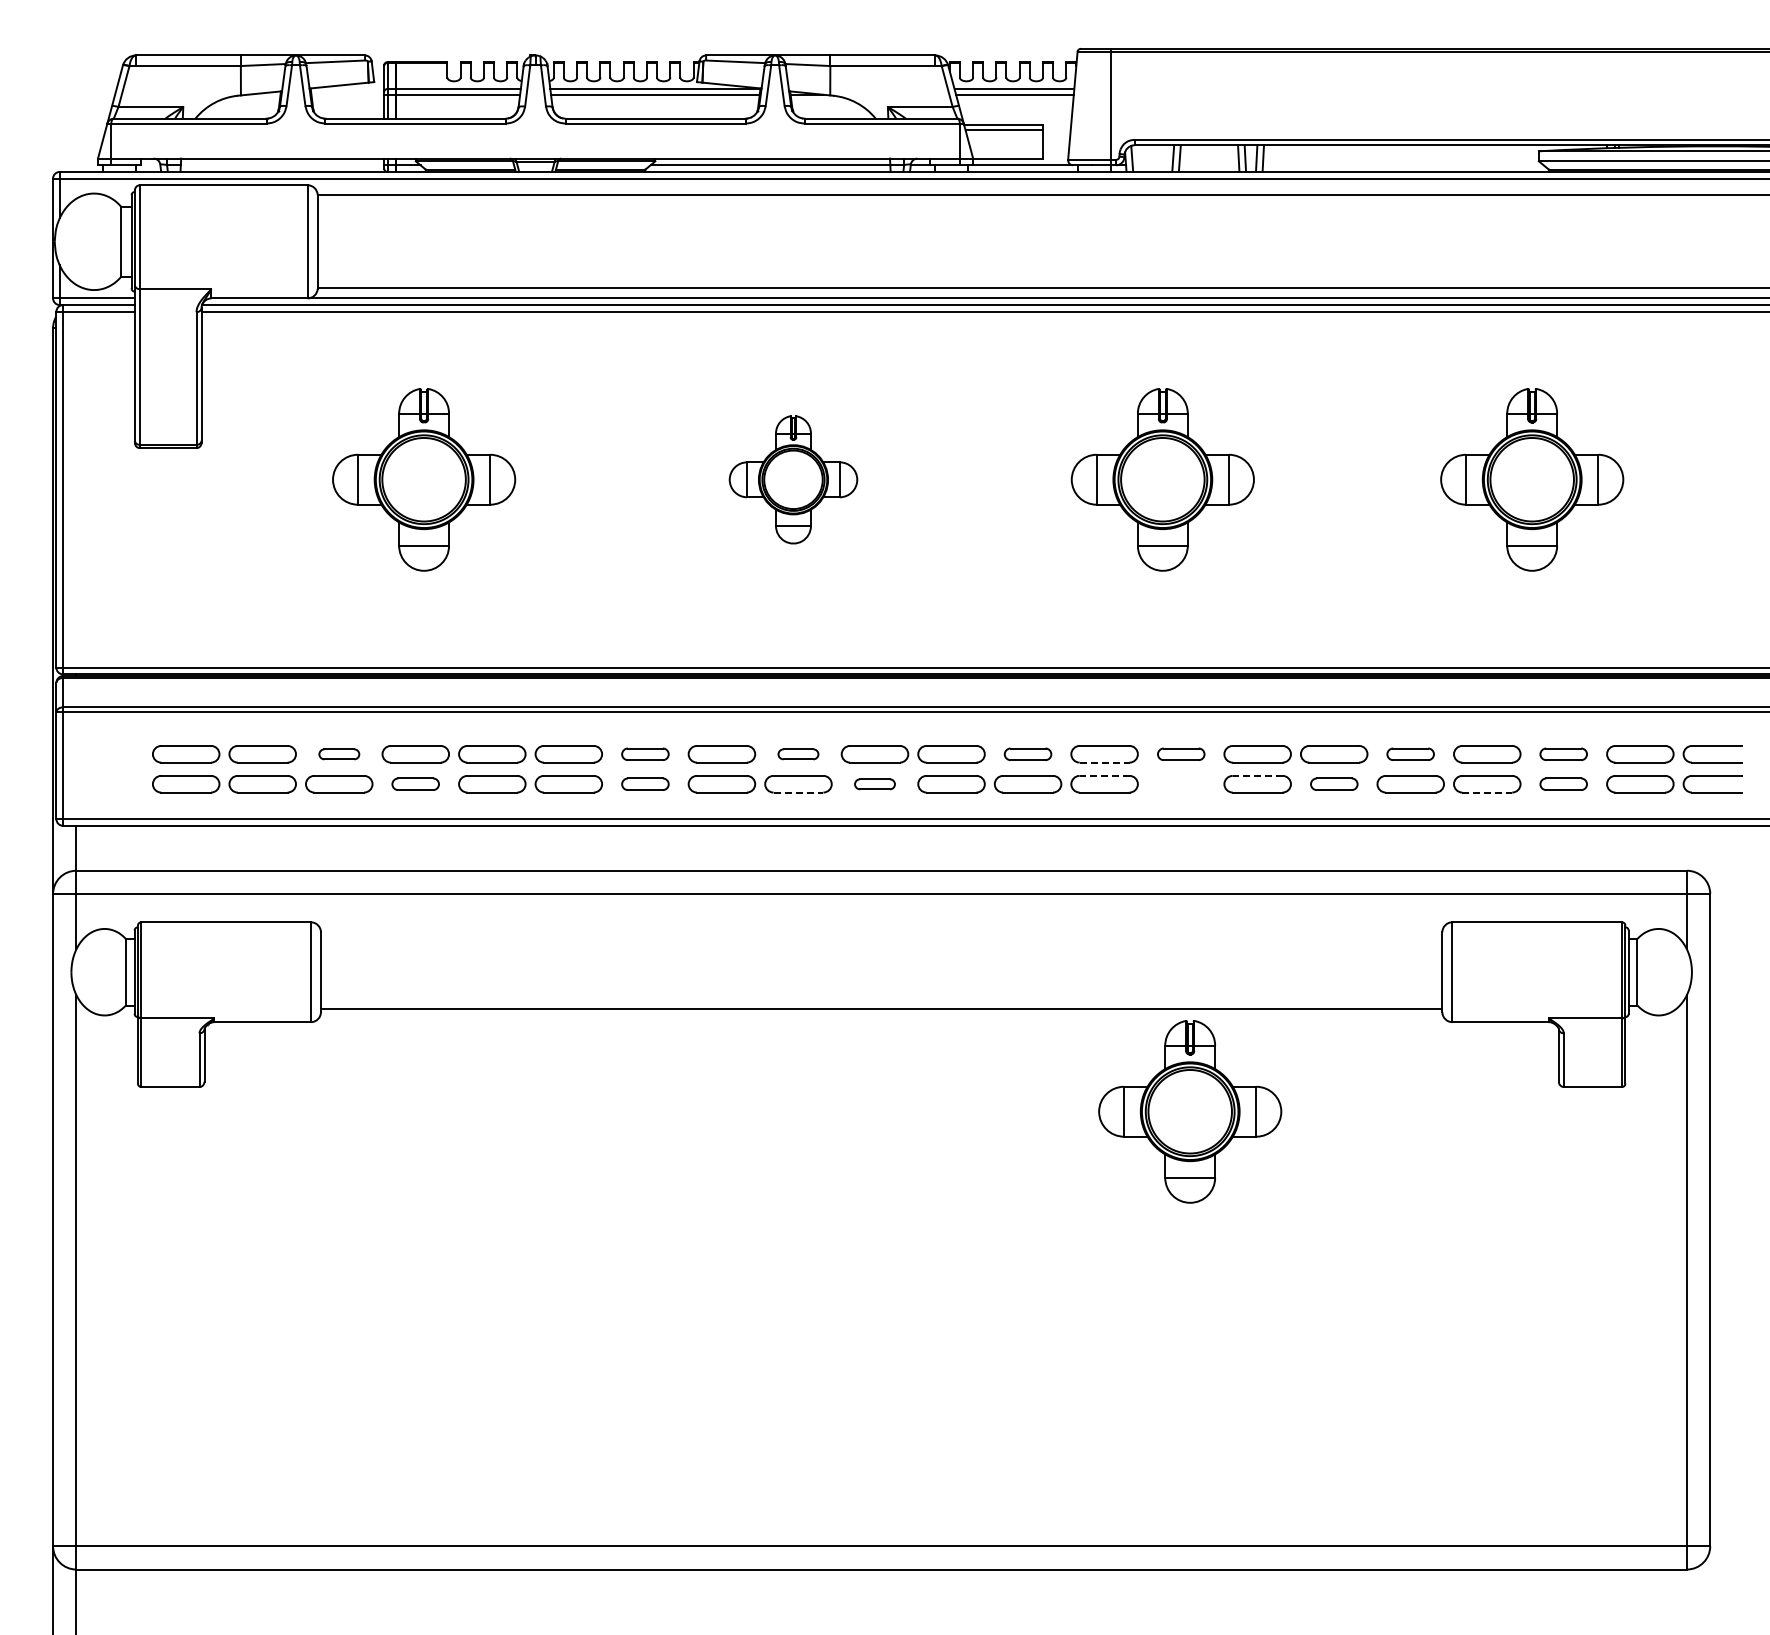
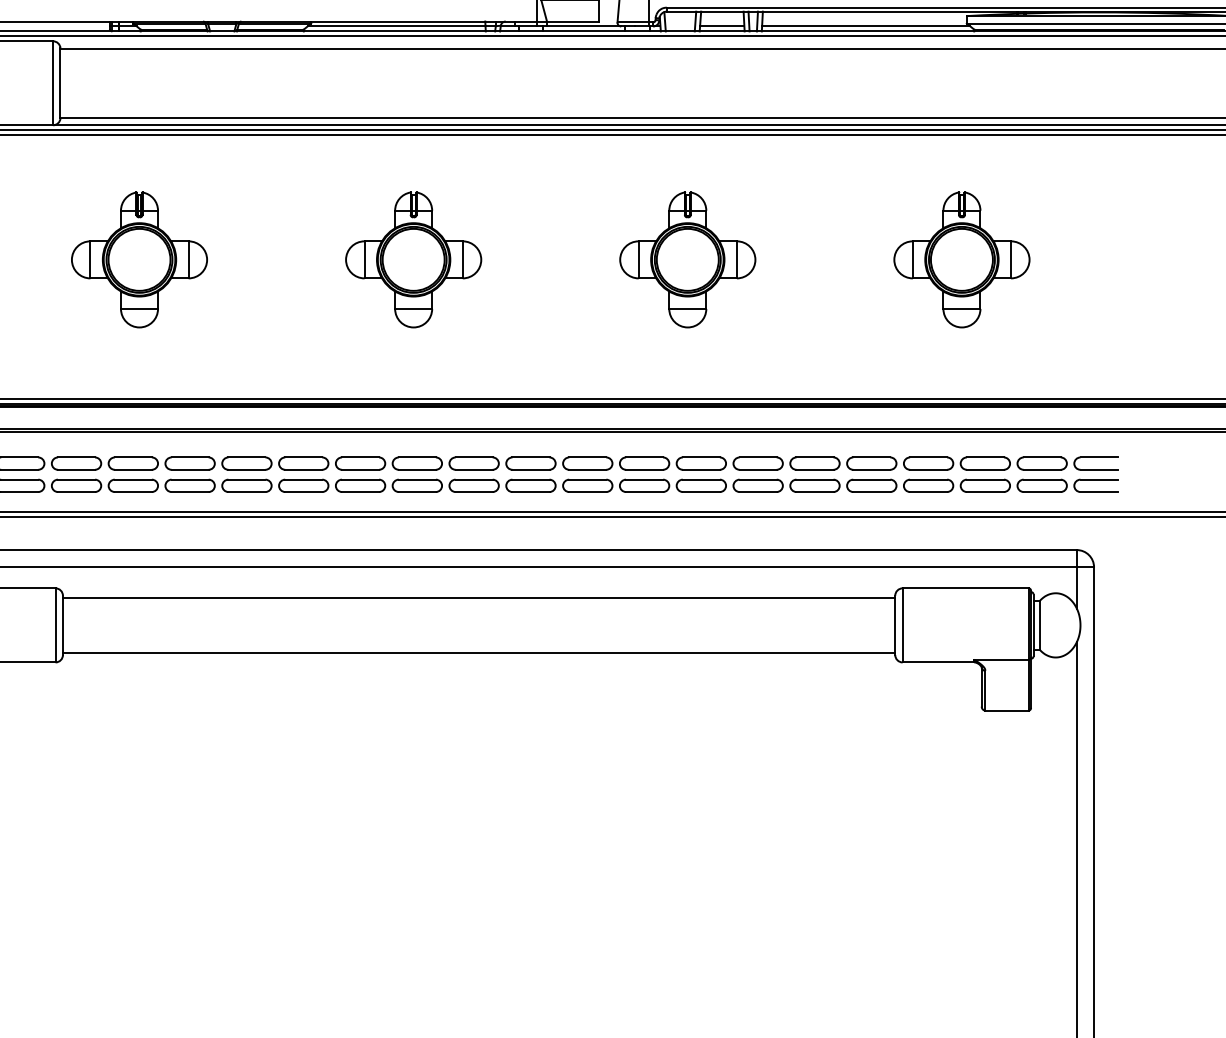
line: (1209, 165) -> (722, 26), added
line: (1402, 165) -> (865, 26), added
part: (793, 479) -> (413, 259), size x1.43
part: (339, 754) -> (76, 463), size x1.67
part: (645, 754) -> (303, 463), size x1.43
part: (798, 754) -> (417, 463), size x1.67
part: (1027, 754) -> (587, 463), size x1.43
part: (1181, 754) -> (701, 463), size x1.43
part: (1410, 754) -> (871, 463), size x1.43
part: (1563, 754) -> (985, 463), size x1.43
line: (1104, 762) -> (644, 469), dashed -> solid
line: (1104, 775) -> (644, 479), dashed -> solid
line: (1257, 775) -> (758, 479), dashed -> solid
part: (415, 784) -> (133, 486), size x1.43
part: (645, 784) -> (303, 486), size x1.43
part: (874, 784) -> (473, 486), size x1.67
part: (1181, 784) -> (701, 486), added
part: (1334, 784) -> (815, 486), size x1.43
part: (1563, 784) -> (985, 486), size x1.43
line: (798, 792) -> (417, 491), dashed -> solid
line: (1487, 792) -> (928, 491), dashed -> solid
line: (881, 935) -> (478, 598), added
part: (1190, 1111) -> (708, 728), removed

